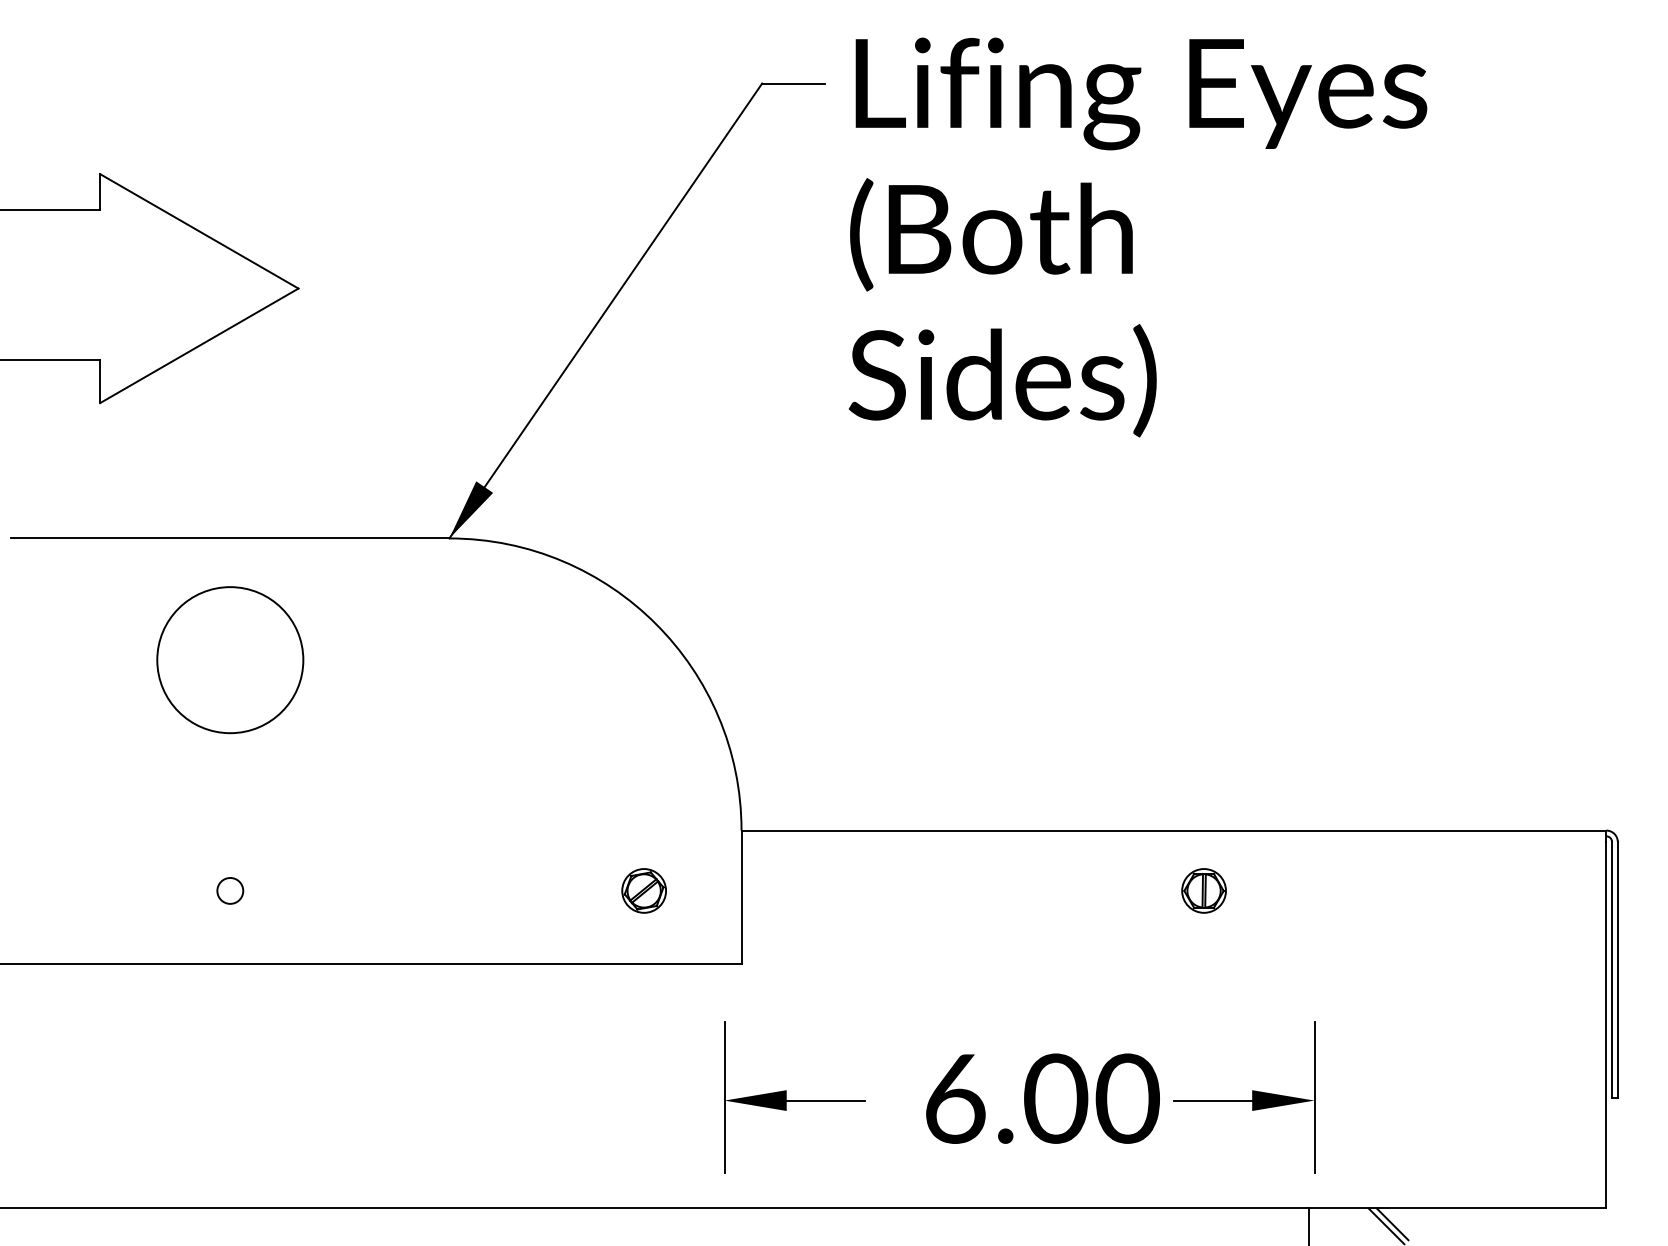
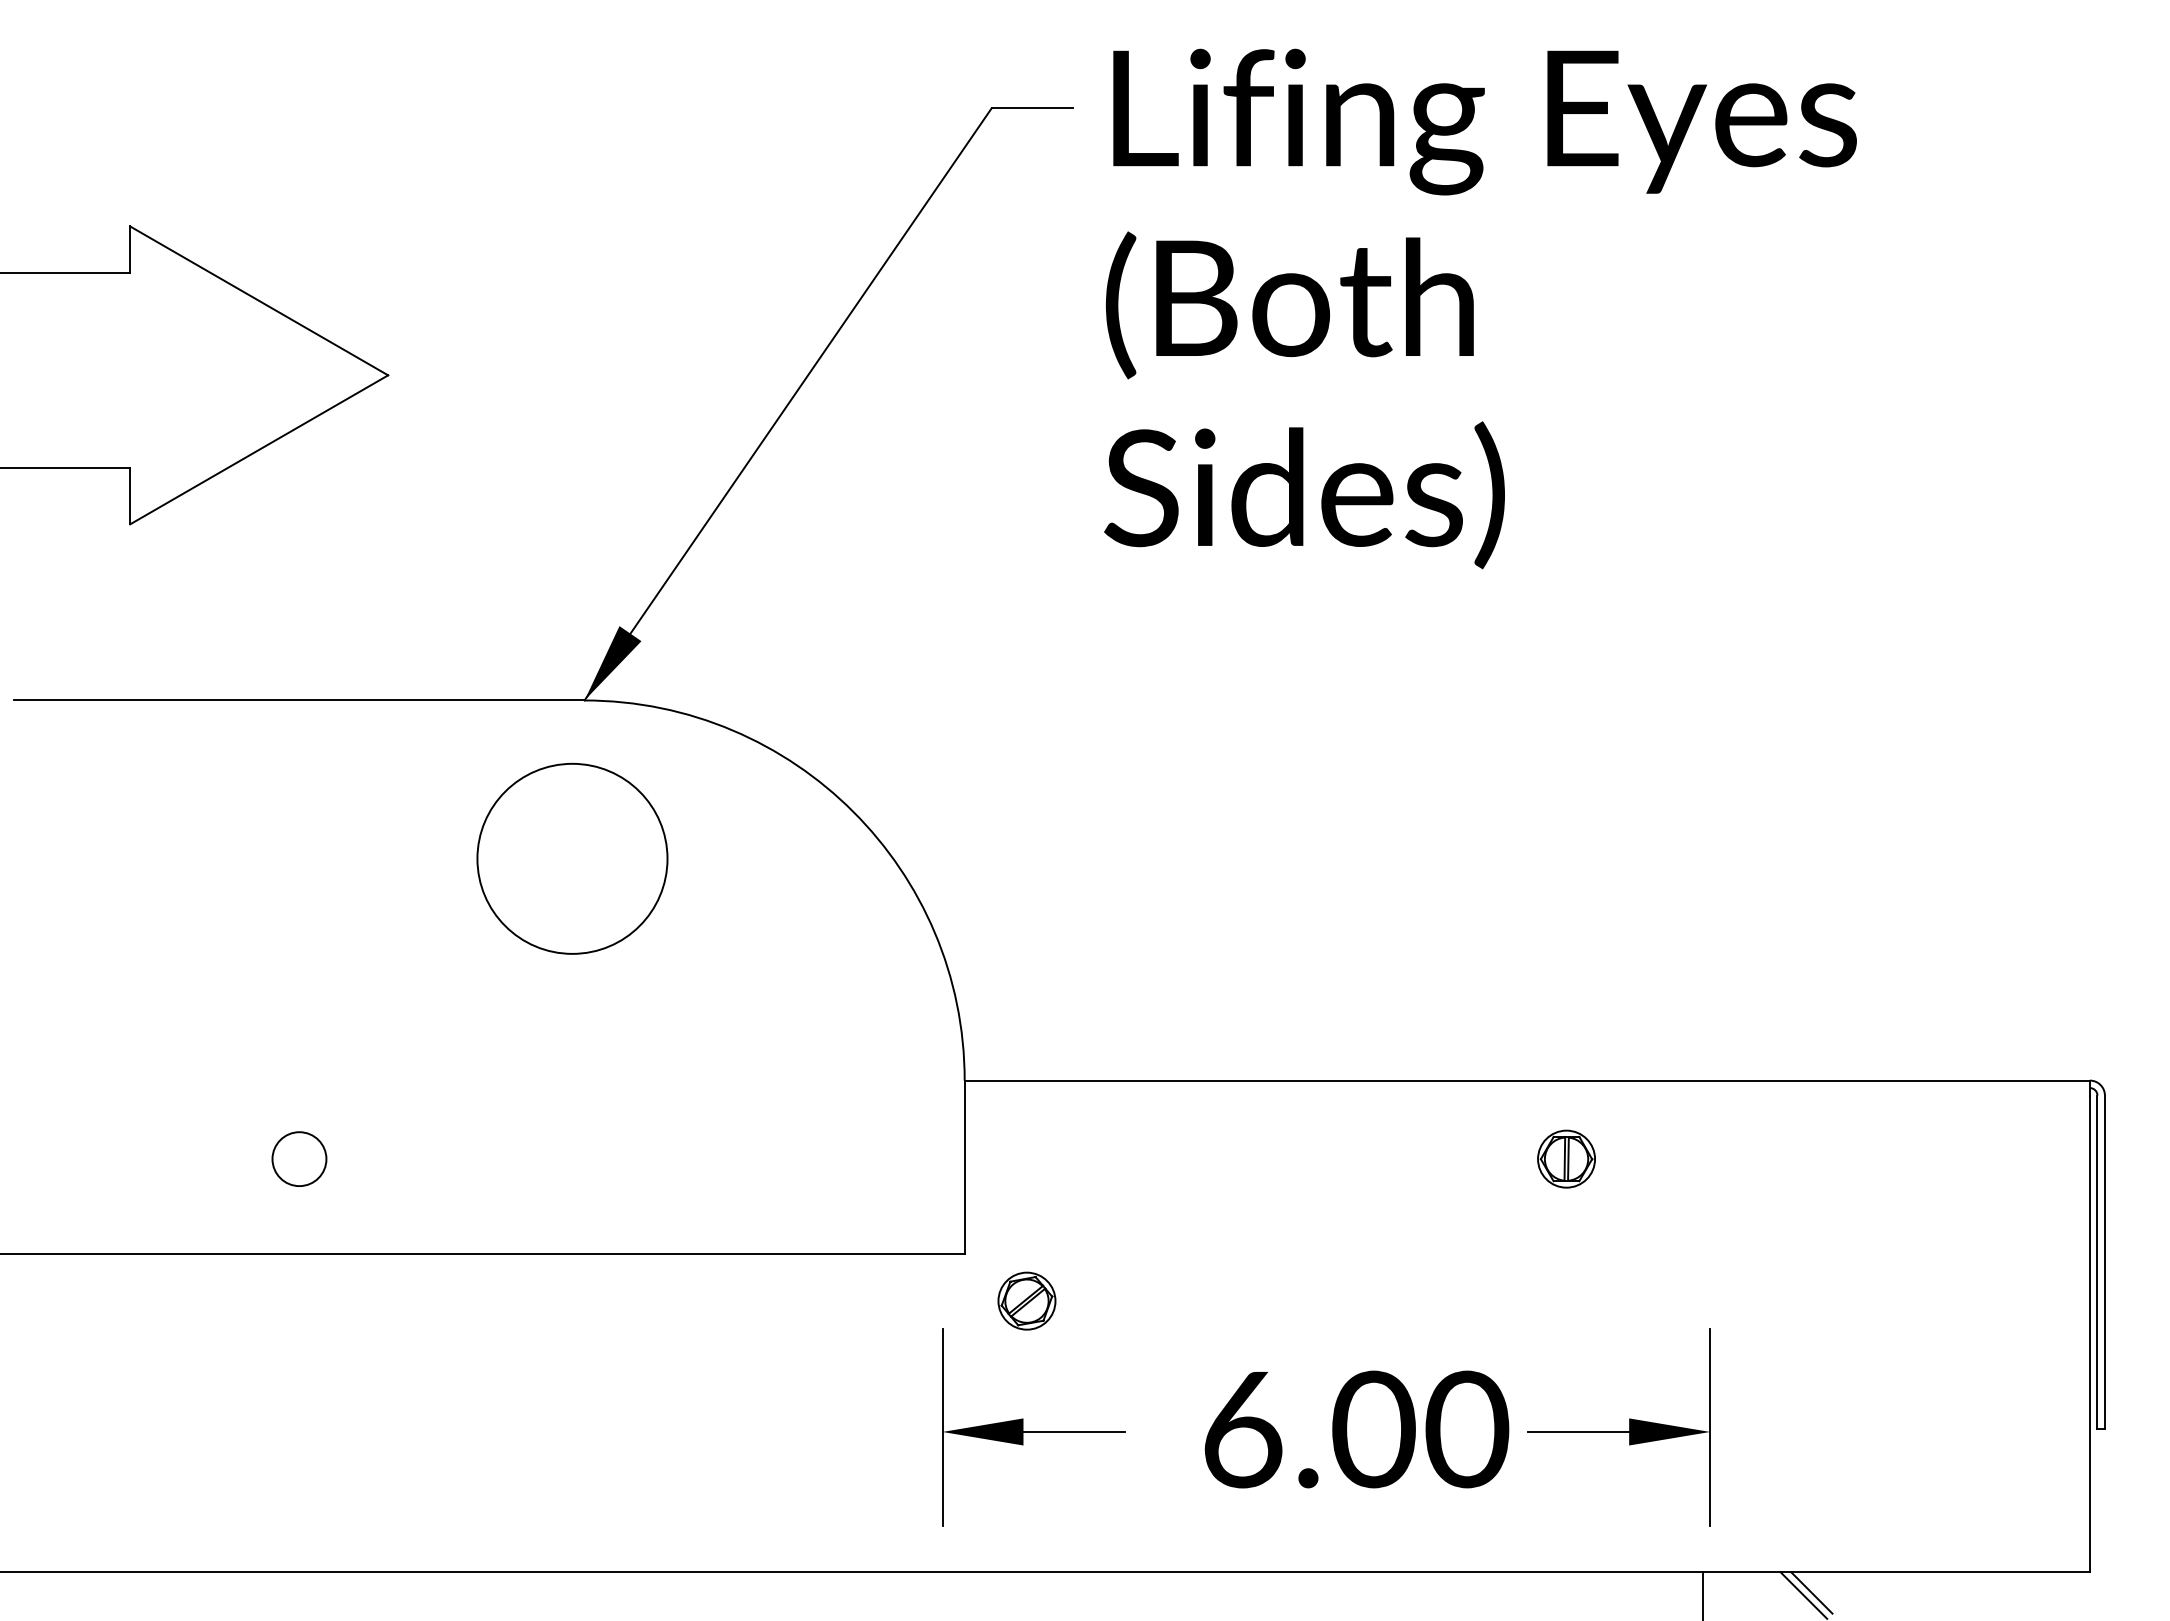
circle: (230, 659) -> (572, 858), moved
part: (643, 890) -> (1026, 1300), moved
circle: (230, 891) -> (299, 1159), size x1.6

